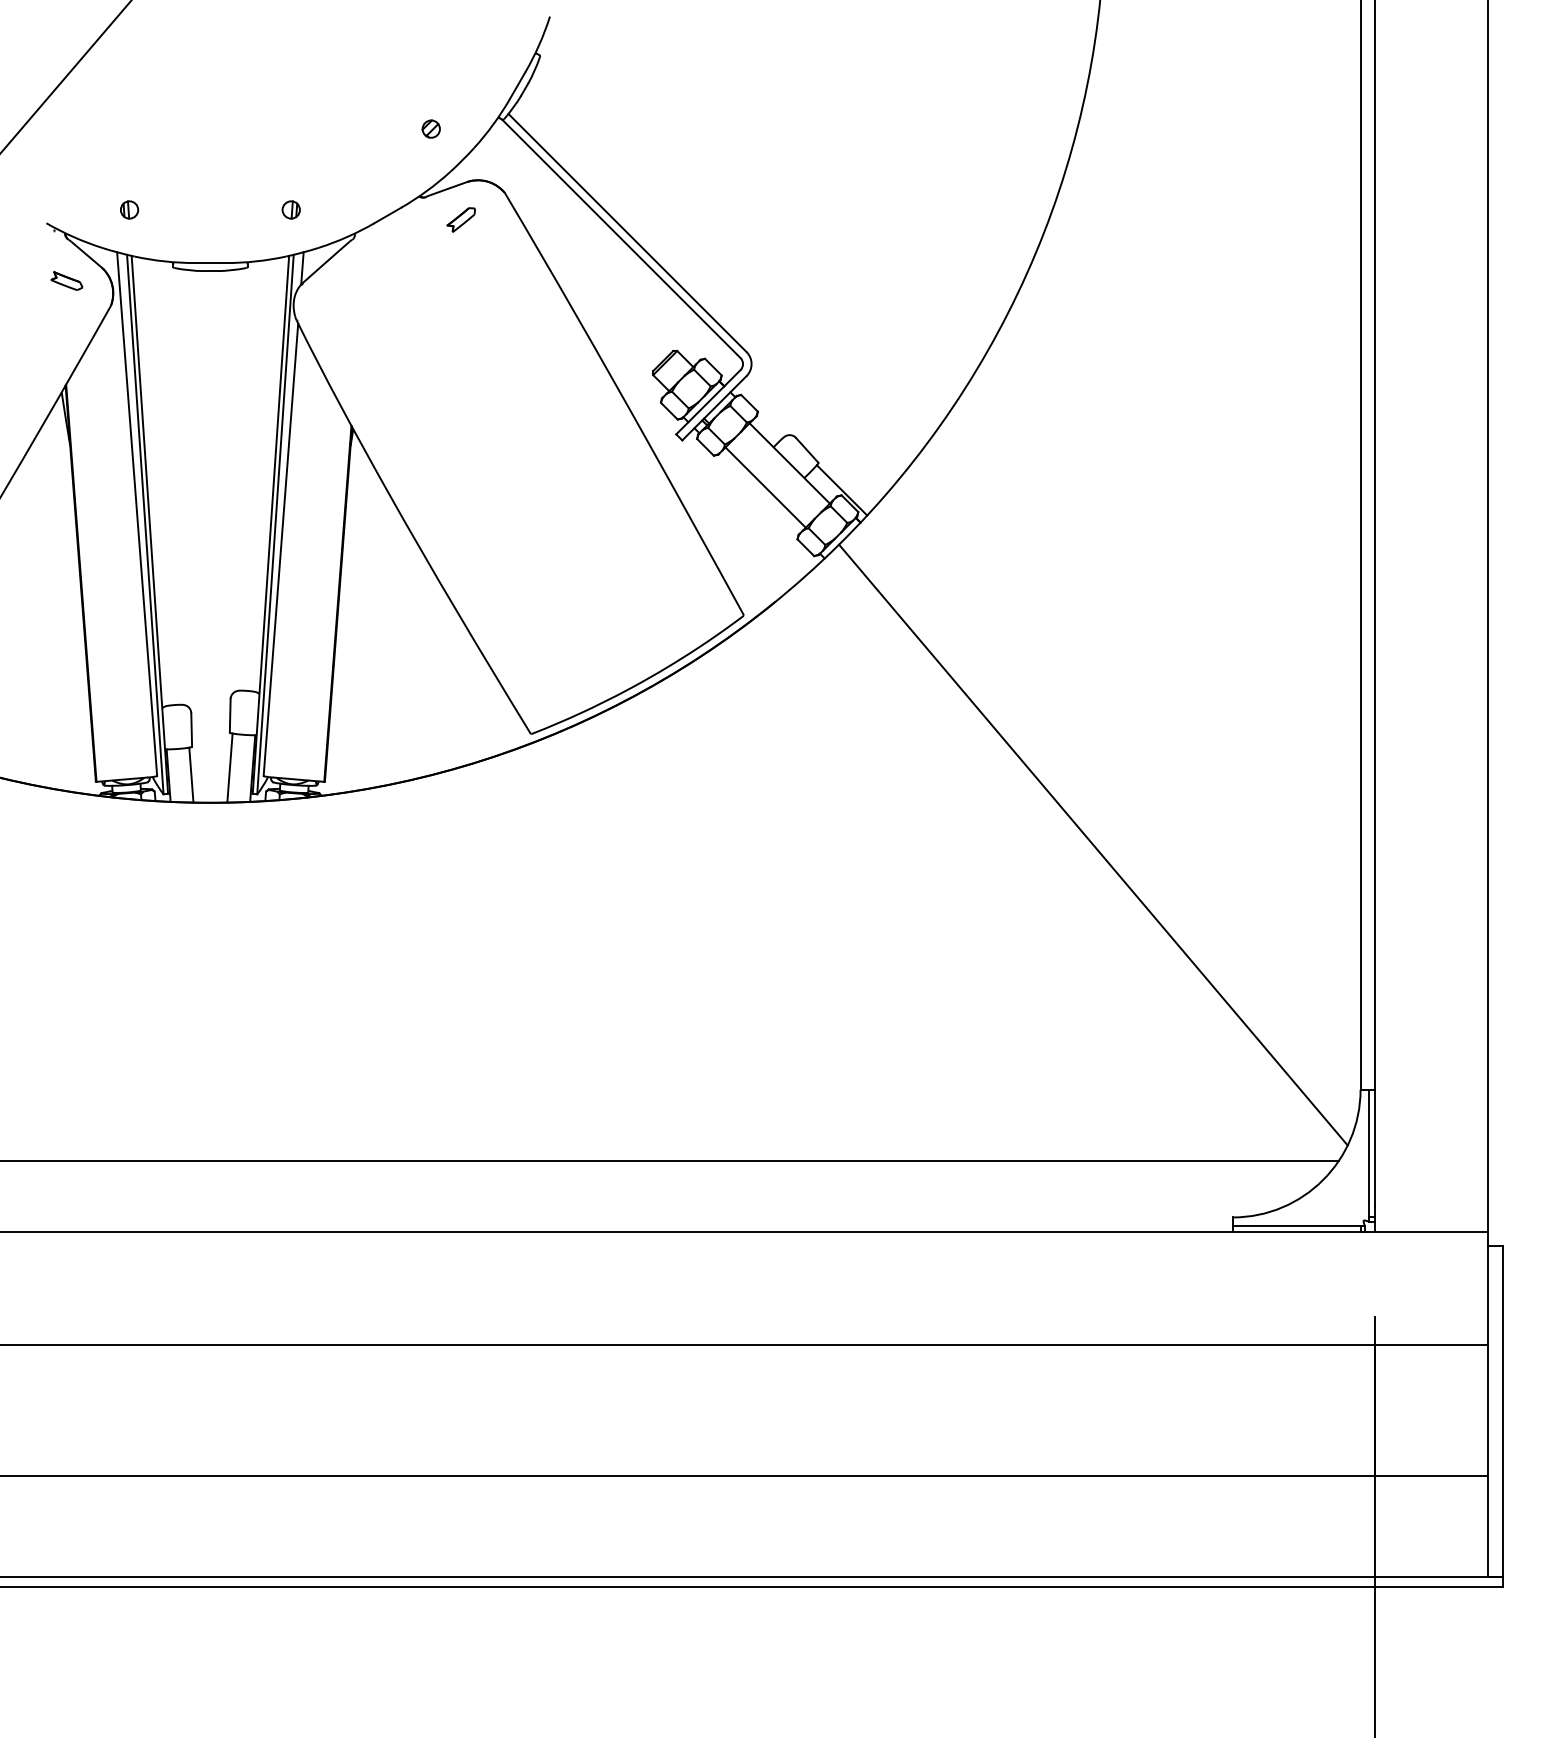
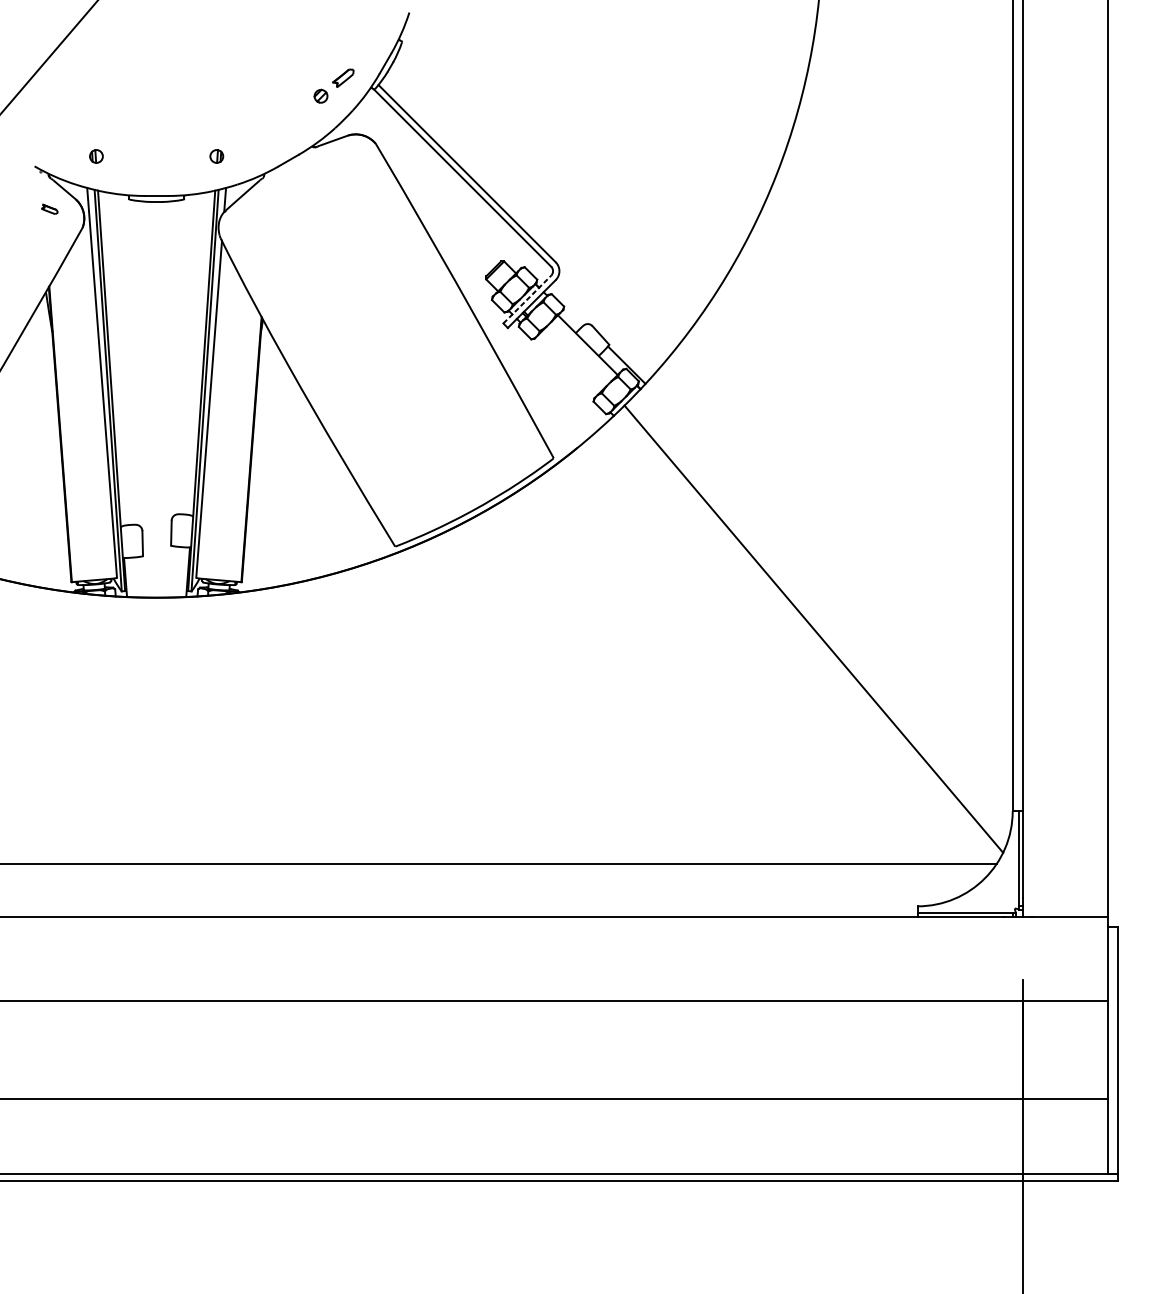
part: (460, 219) -> (342, 77), moved
part: (66, 280) -> (49, 208), size x0.7
line: (708, 401) -> (527, 299), solid -> dashed
line: (765, 487) -> (569, 363), removed
line: (229, 767) -> (170, 571), removed
line: (191, 774) -> (142, 576), removed

